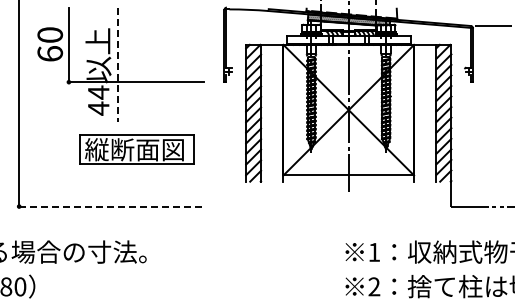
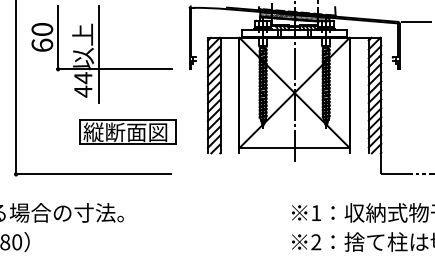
line: (117, 65) -> (99, 55), dashed -> solid
part: (136, 149) -> (127, 132), moved
line: (109, 206) -> (92, 174), dashed -> solid

